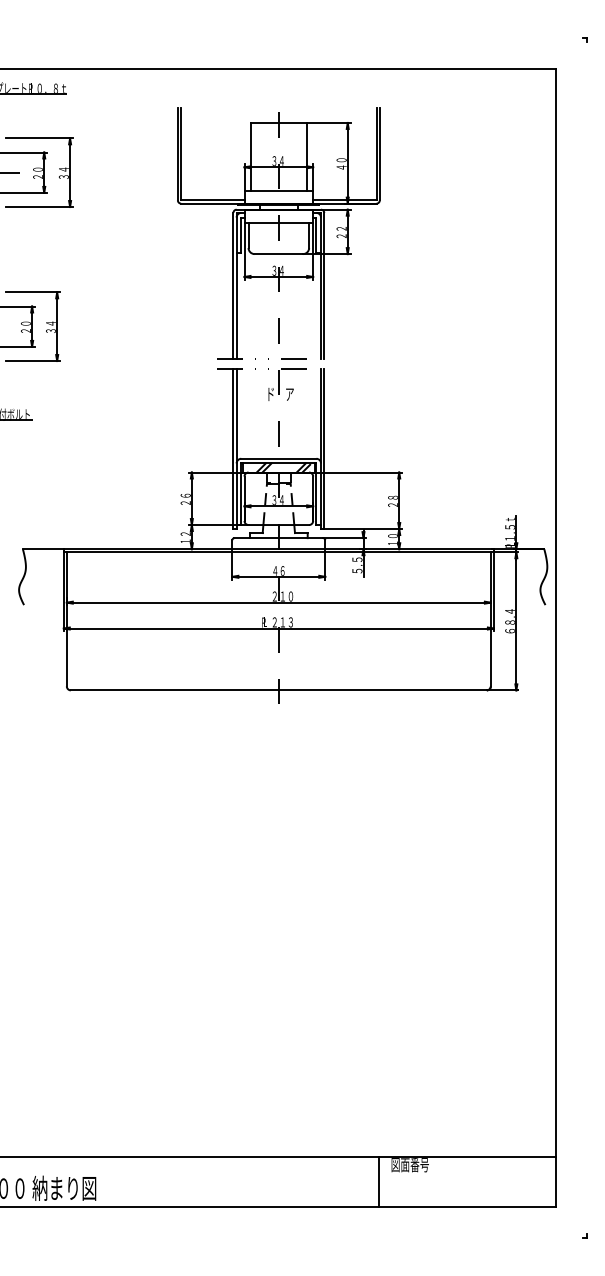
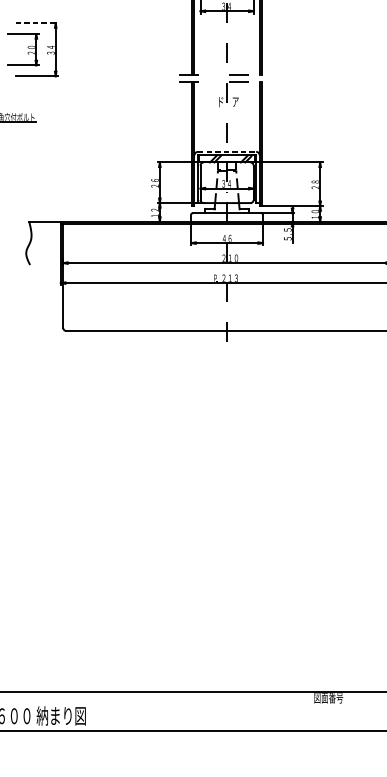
line: (33, 292) -> (37, 23), solid -> dashed
line: (278, 458) -> (226, 151), solid -> dashed
line: (378, 1181) -> (304, 710), removed

